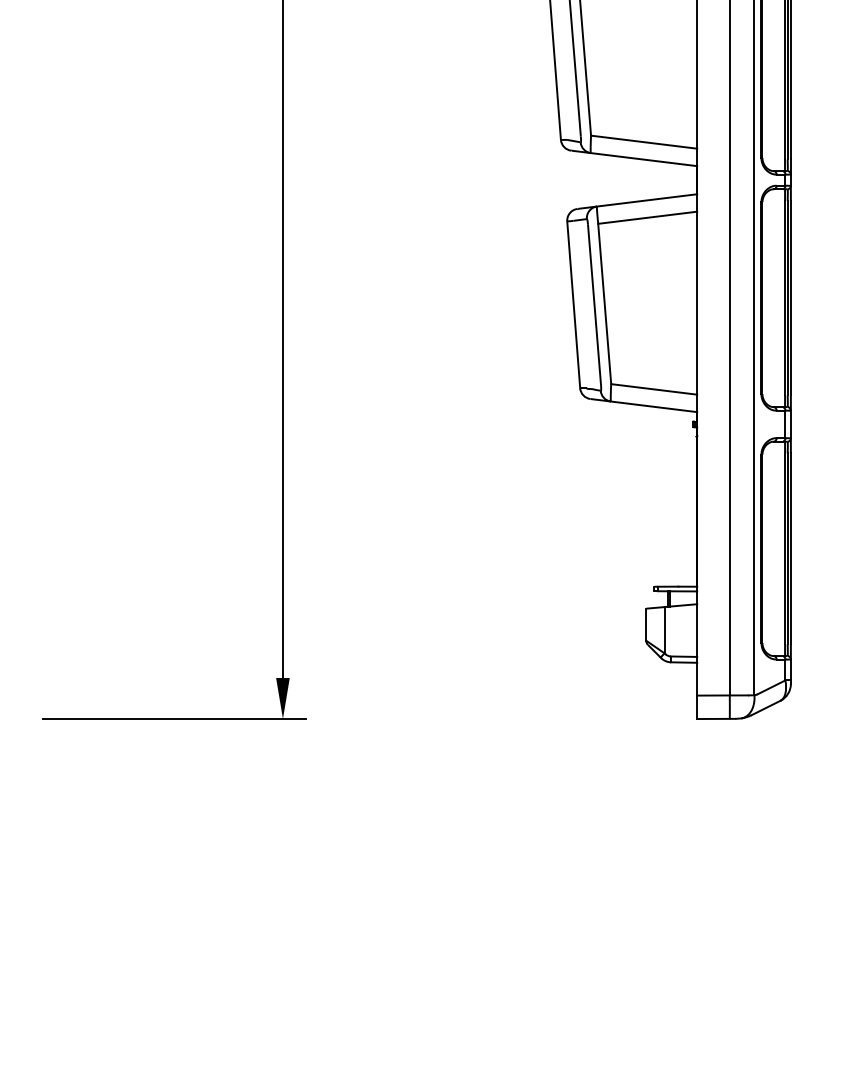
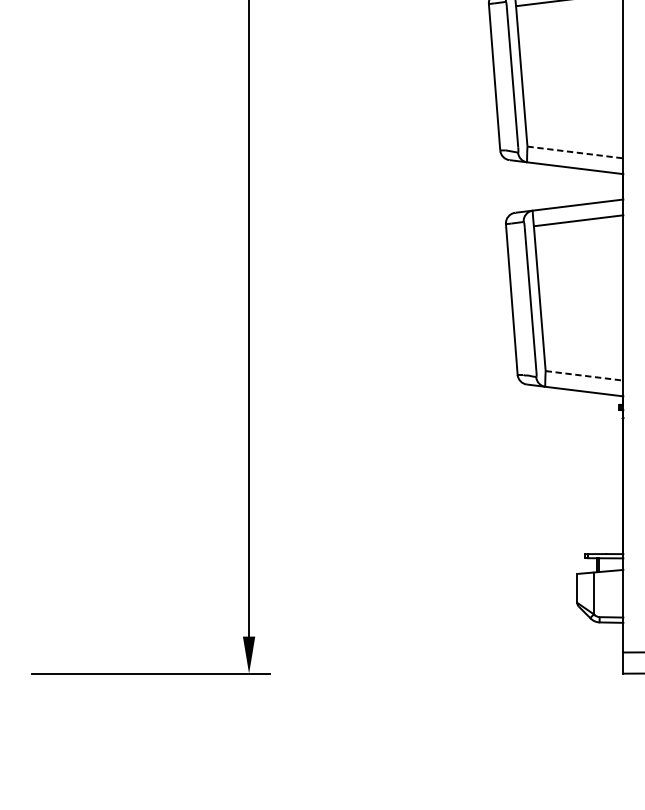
line: (644, 142) -> (575, 152), solid -> dashed
line: (654, 389) -> (584, 375), solid -> dashed

